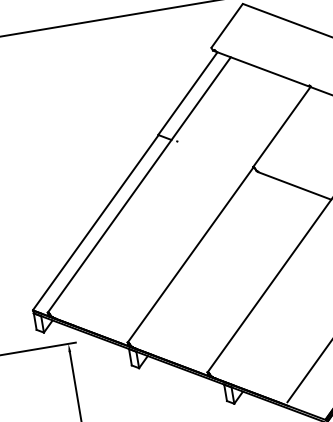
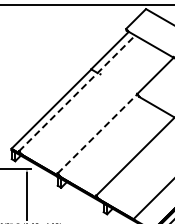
line: (140, 185) -> (77, 93), solid -> dashed
line: (190, 254) -> (97, 133), solid -> dashed

